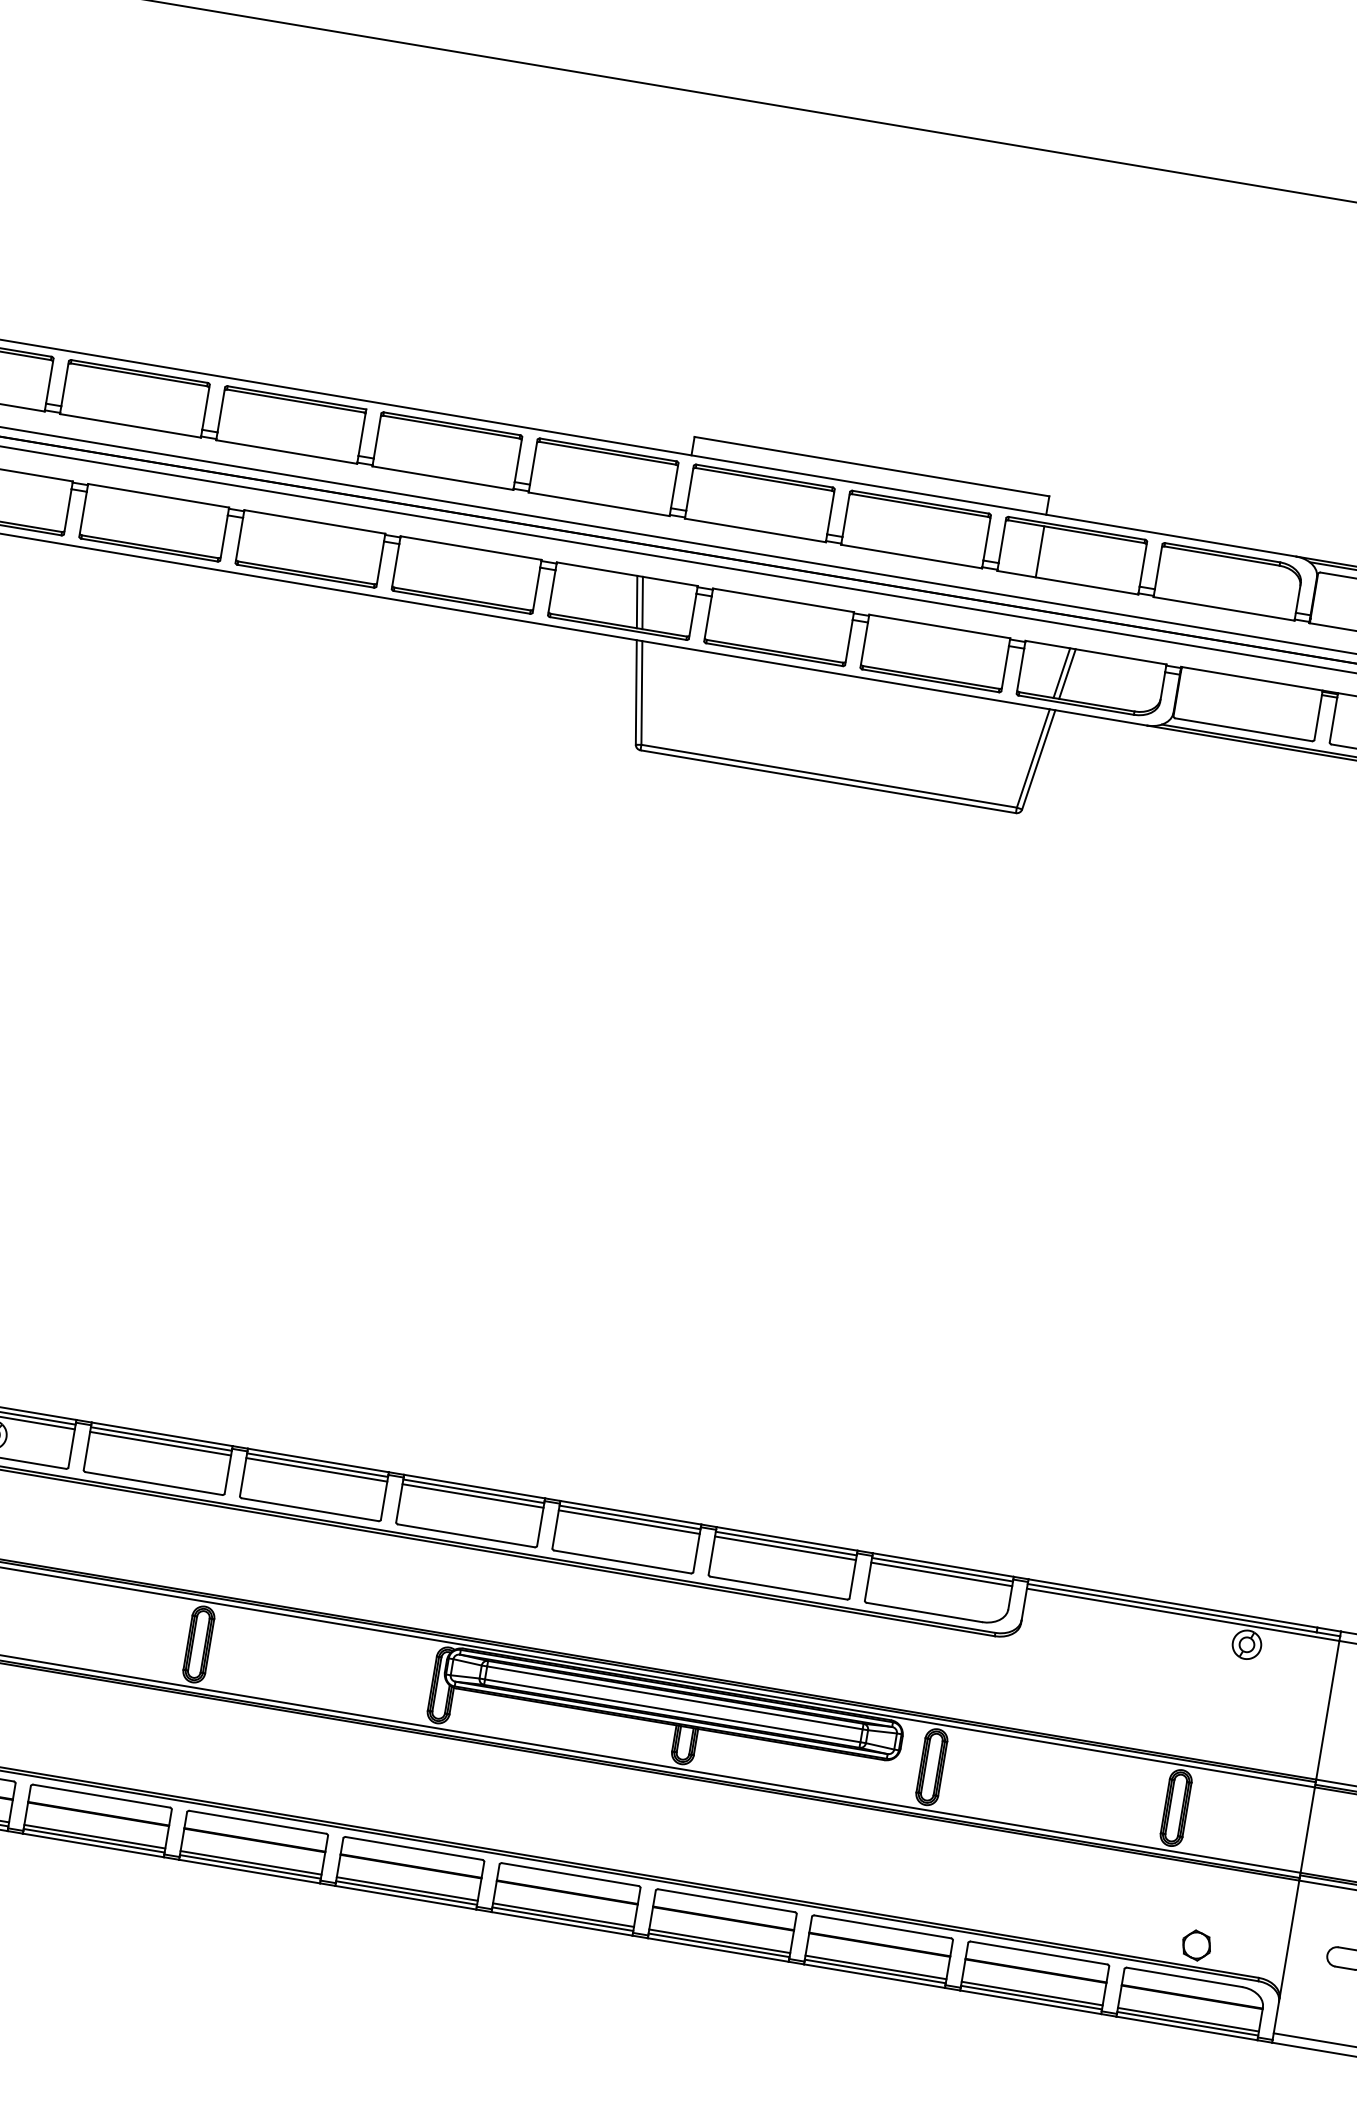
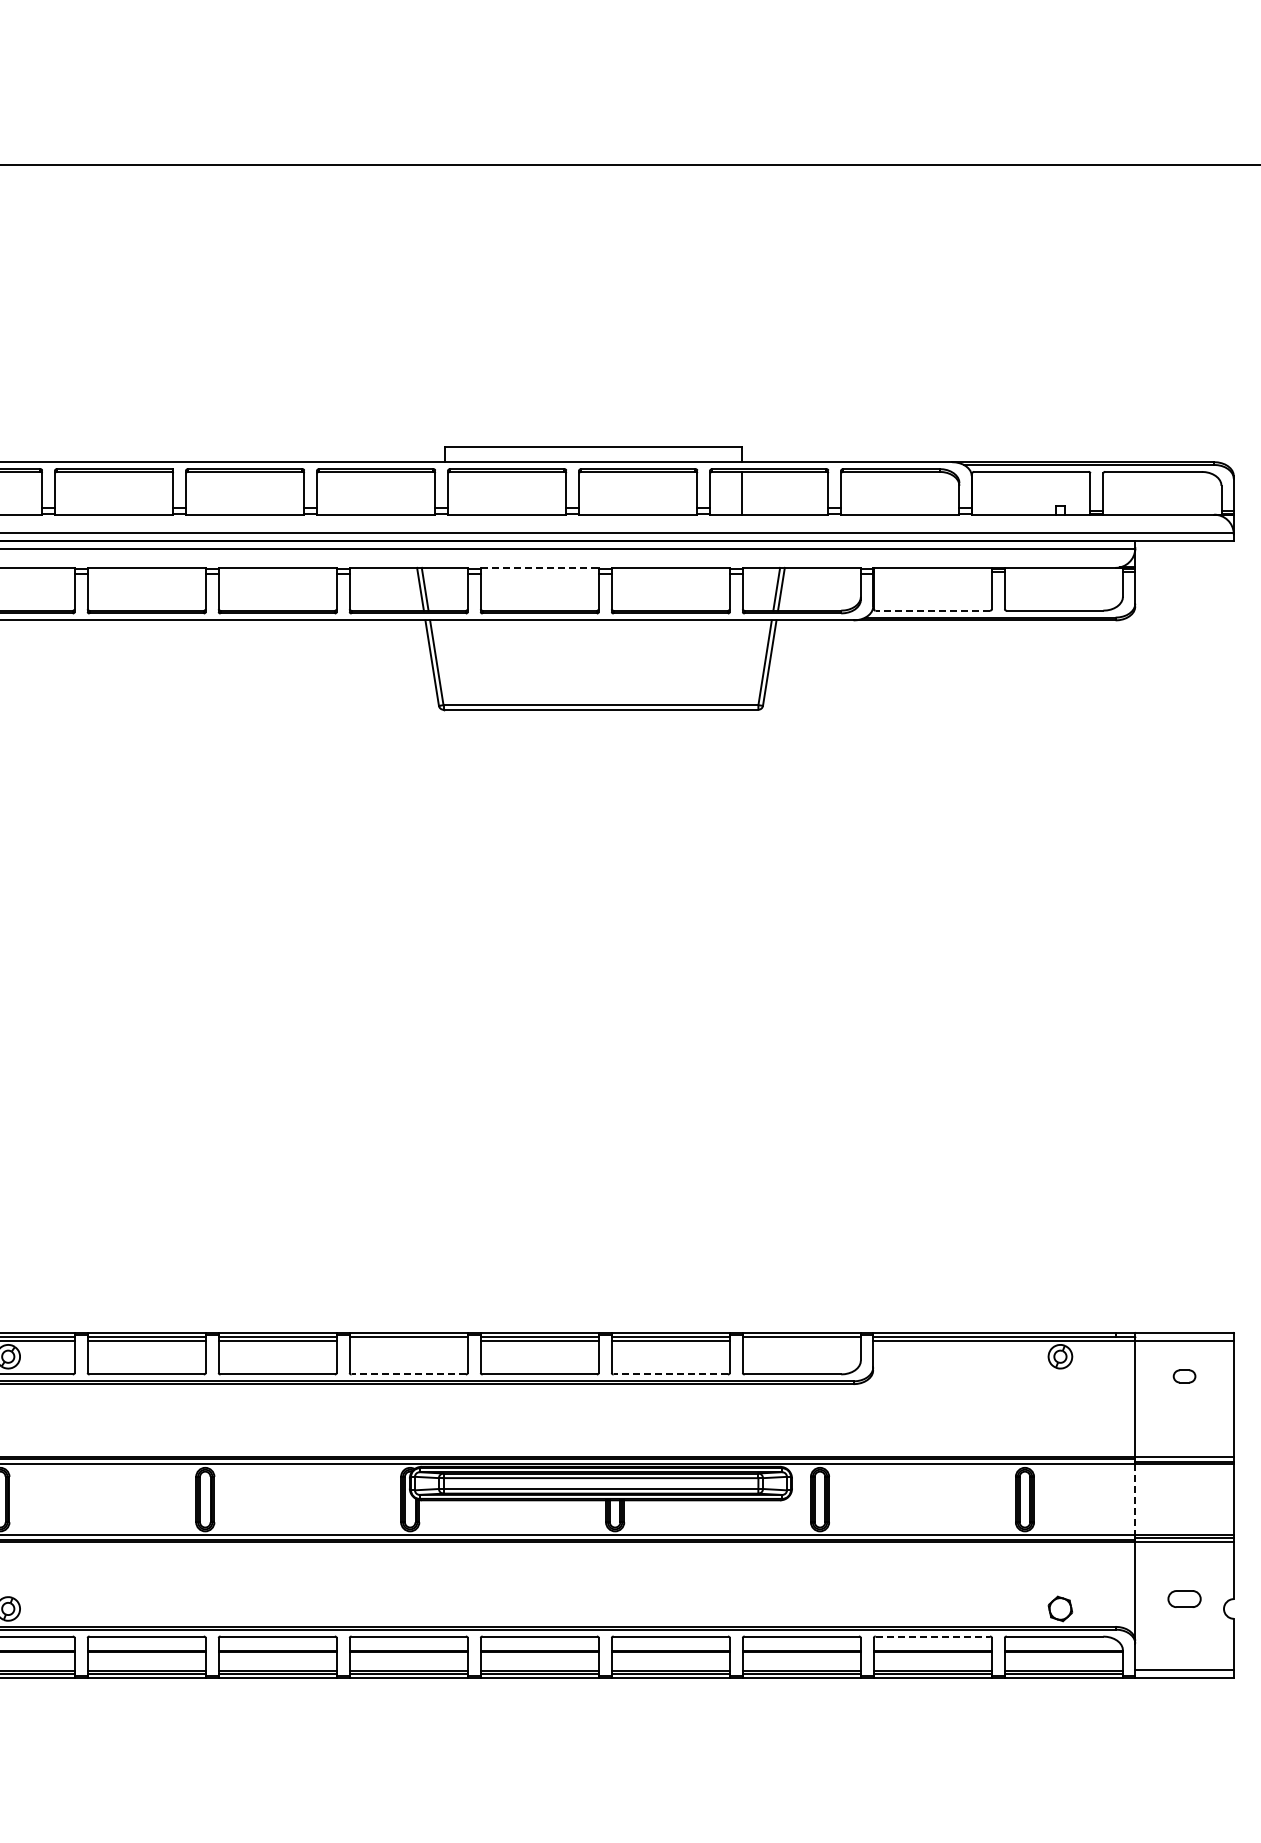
line: (784, 600) -> (540, 567), solid -> dashed
line: (1243, 729) -> (932, 610), solid -> dashed
line: (472, 1495) -> (408, 1340), removed
line: (466, 1535) -> (408, 1374), solid -> dashed
line: (941, 1573) -> (801, 1340), removed
line: (778, 1588) -> (670, 1374), solid -> dashed
line: (1307, 1830) -> (1135, 1499), solid -> dashed
line: (1039, 1953) -> (933, 1636), solid -> dashed

